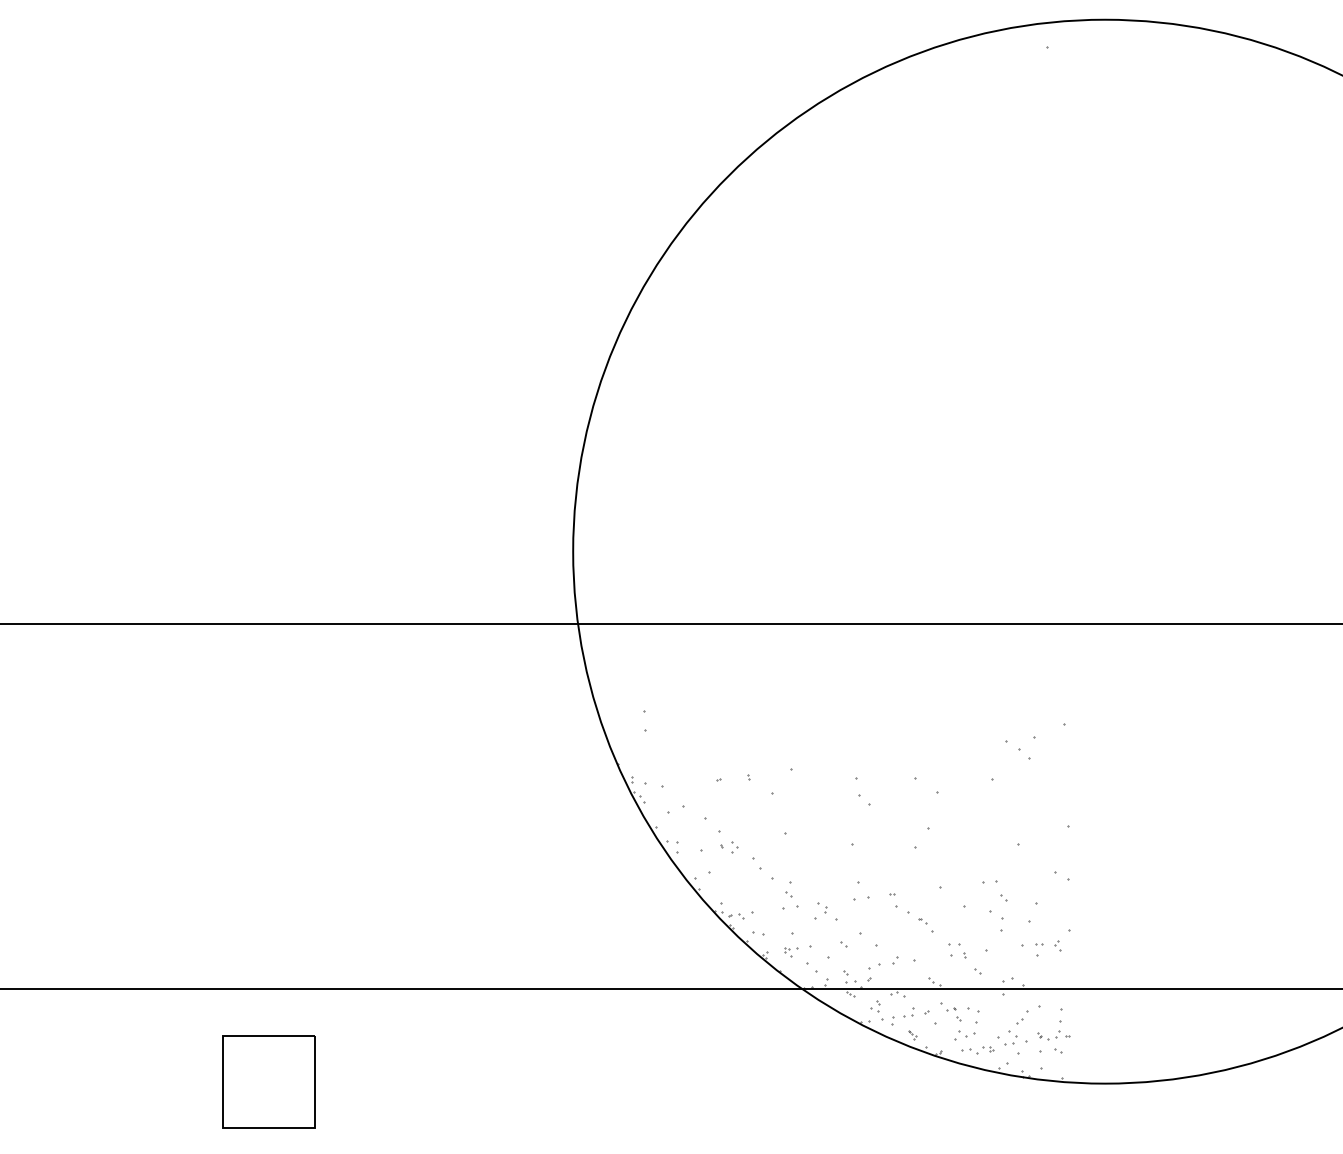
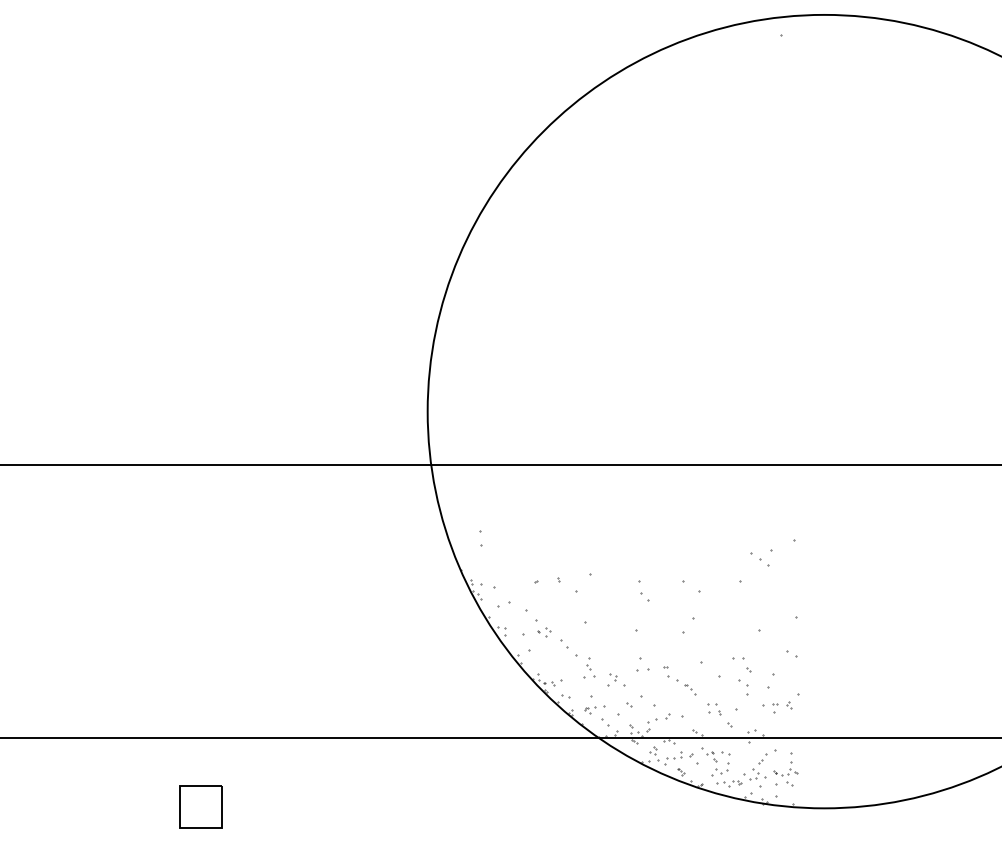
part: (268, 1081) -> (200, 806), size x0.6

